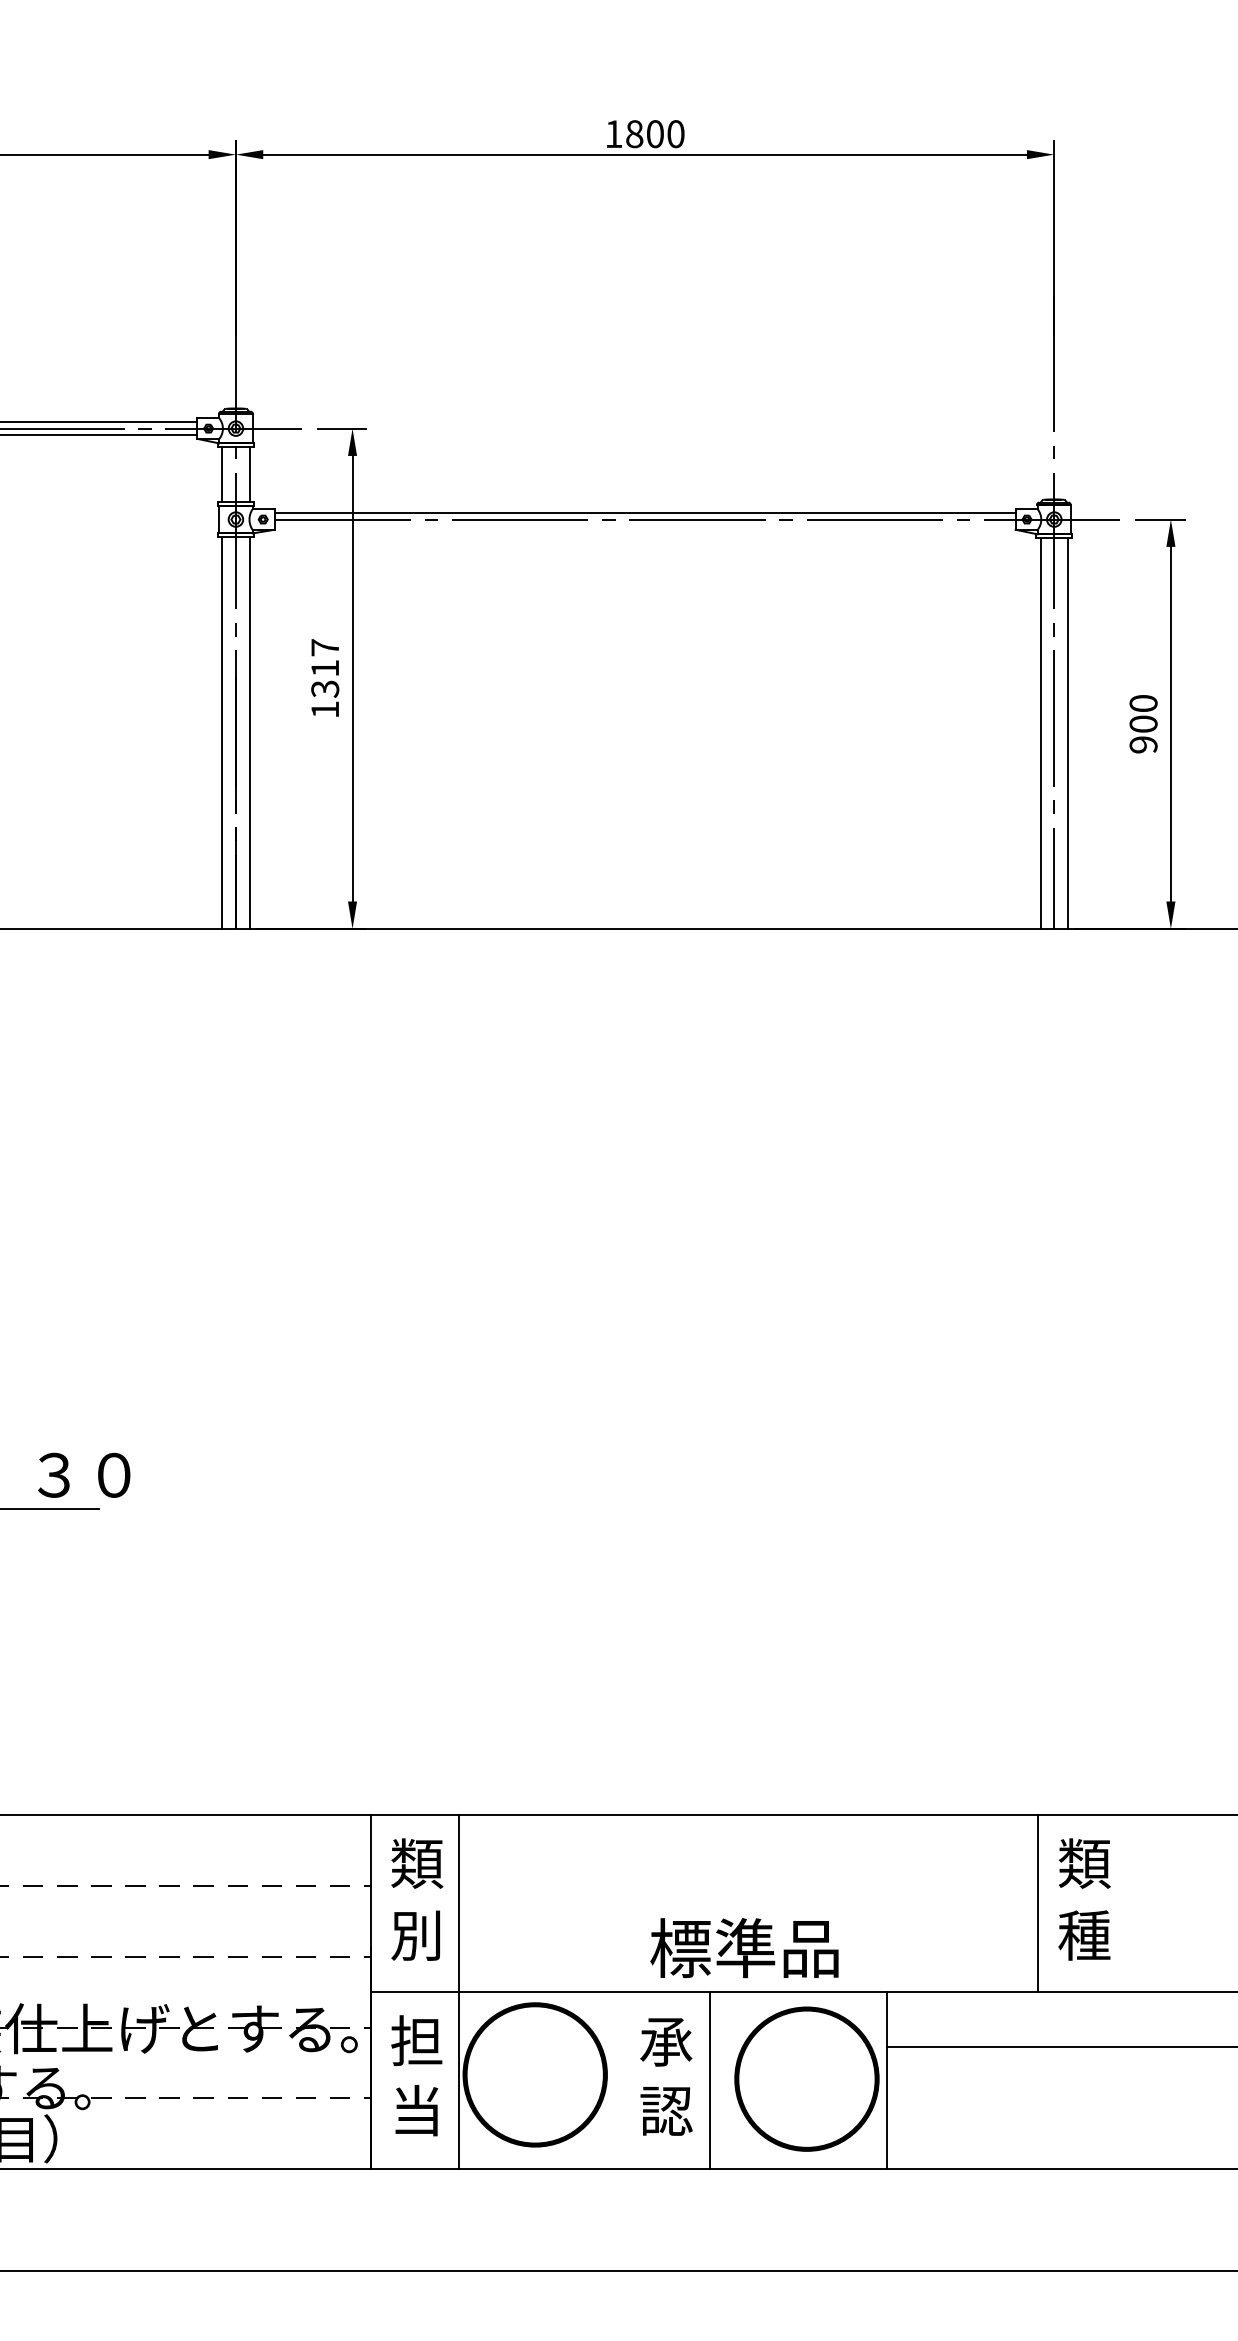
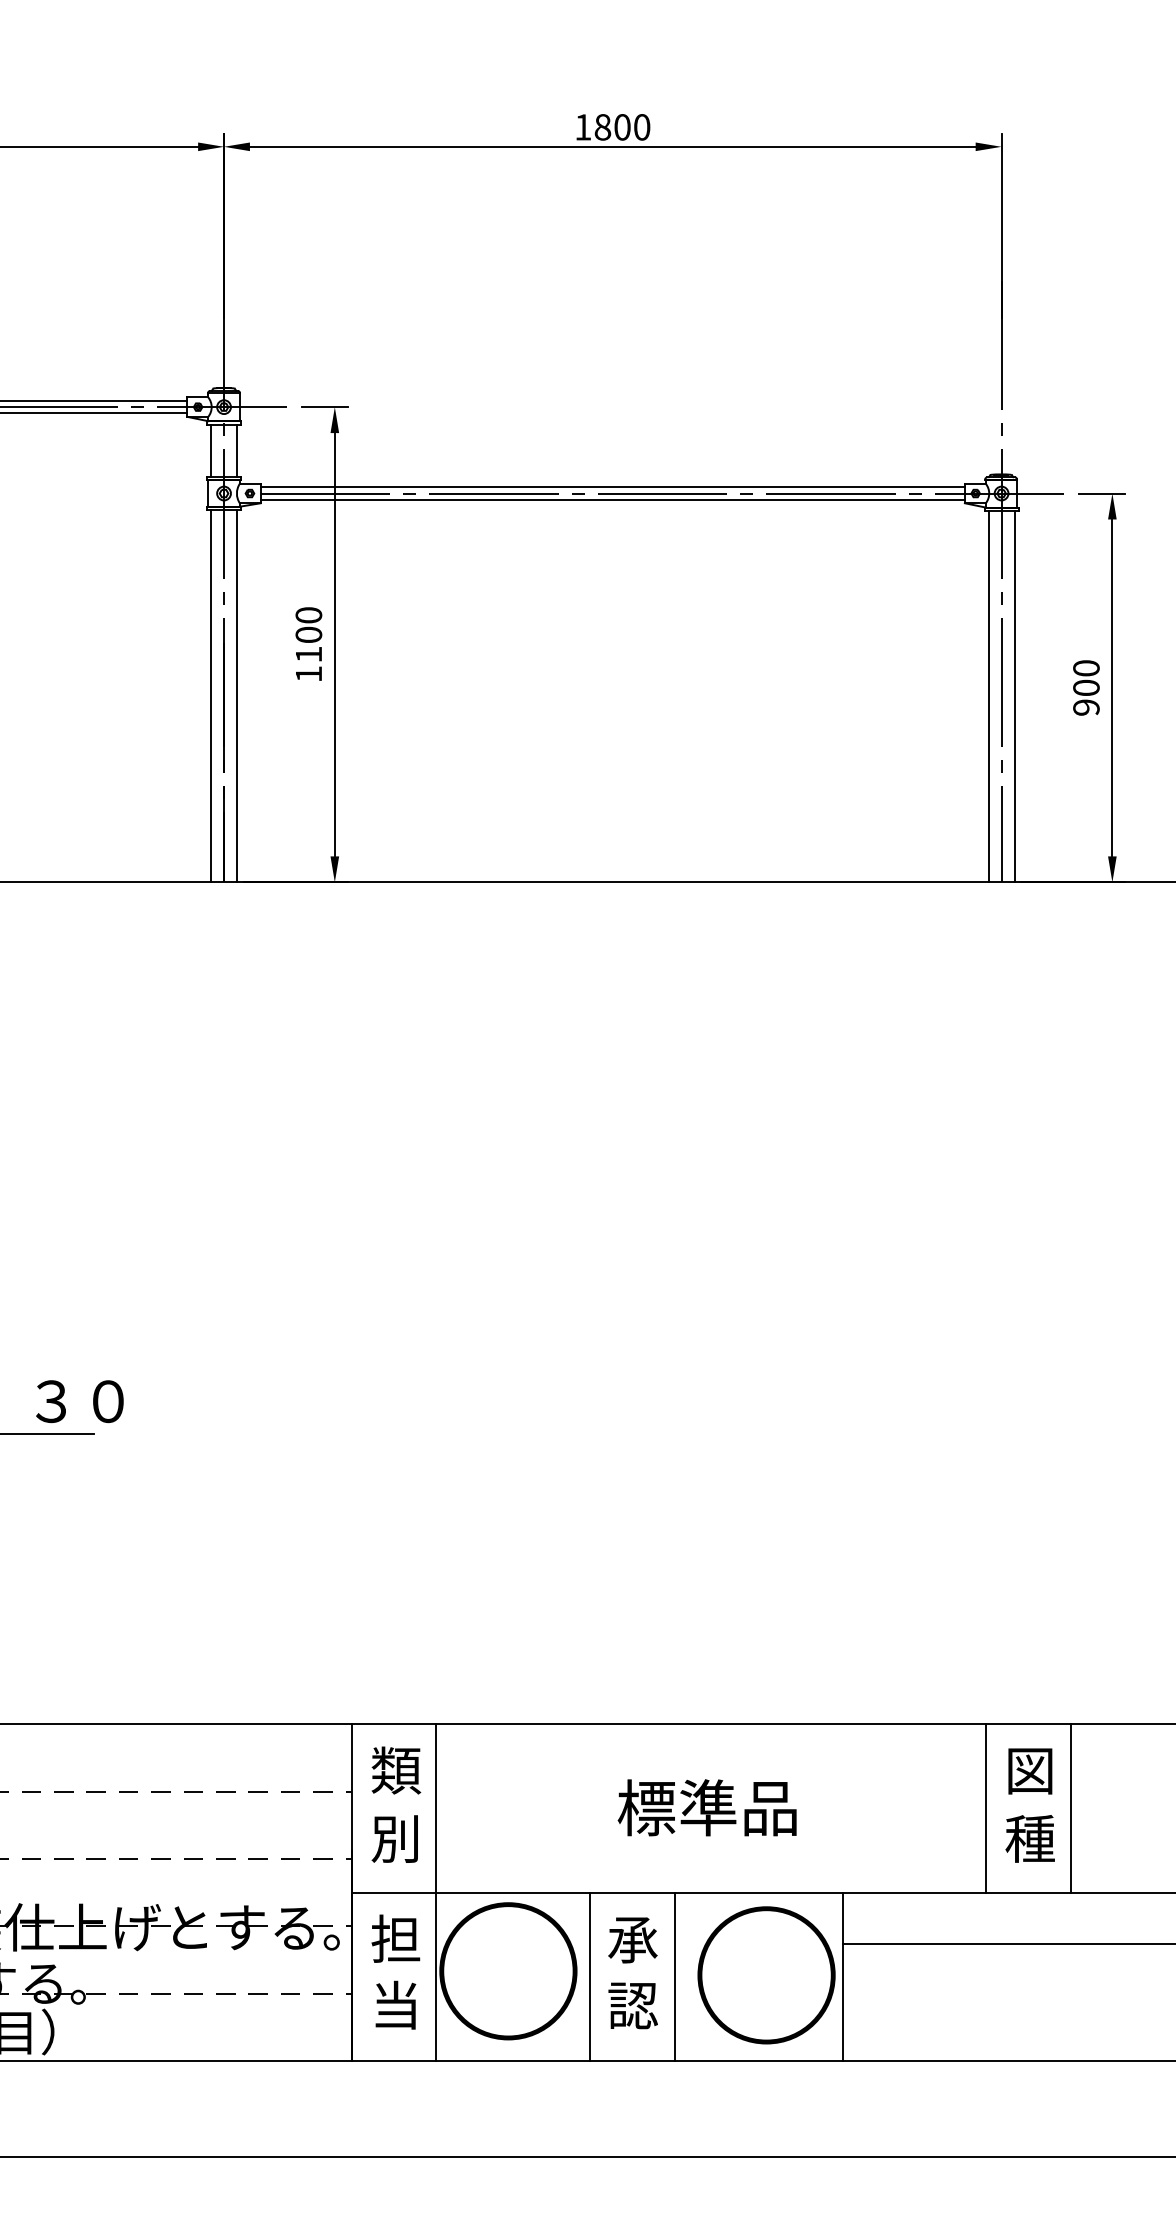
line: (644, 525) -> (612, 499), added
text: (324, 668) -> (308, 635), 1317 -> 1100
text: (1084, 1863) -> (1030, 1770), 類 -> 図
line: (1126, 1903) -> (1070, 1808), added
text: (743, 1947) -> (706, 1807), moved
line: (621, 2080) -> (590, 1976), added

